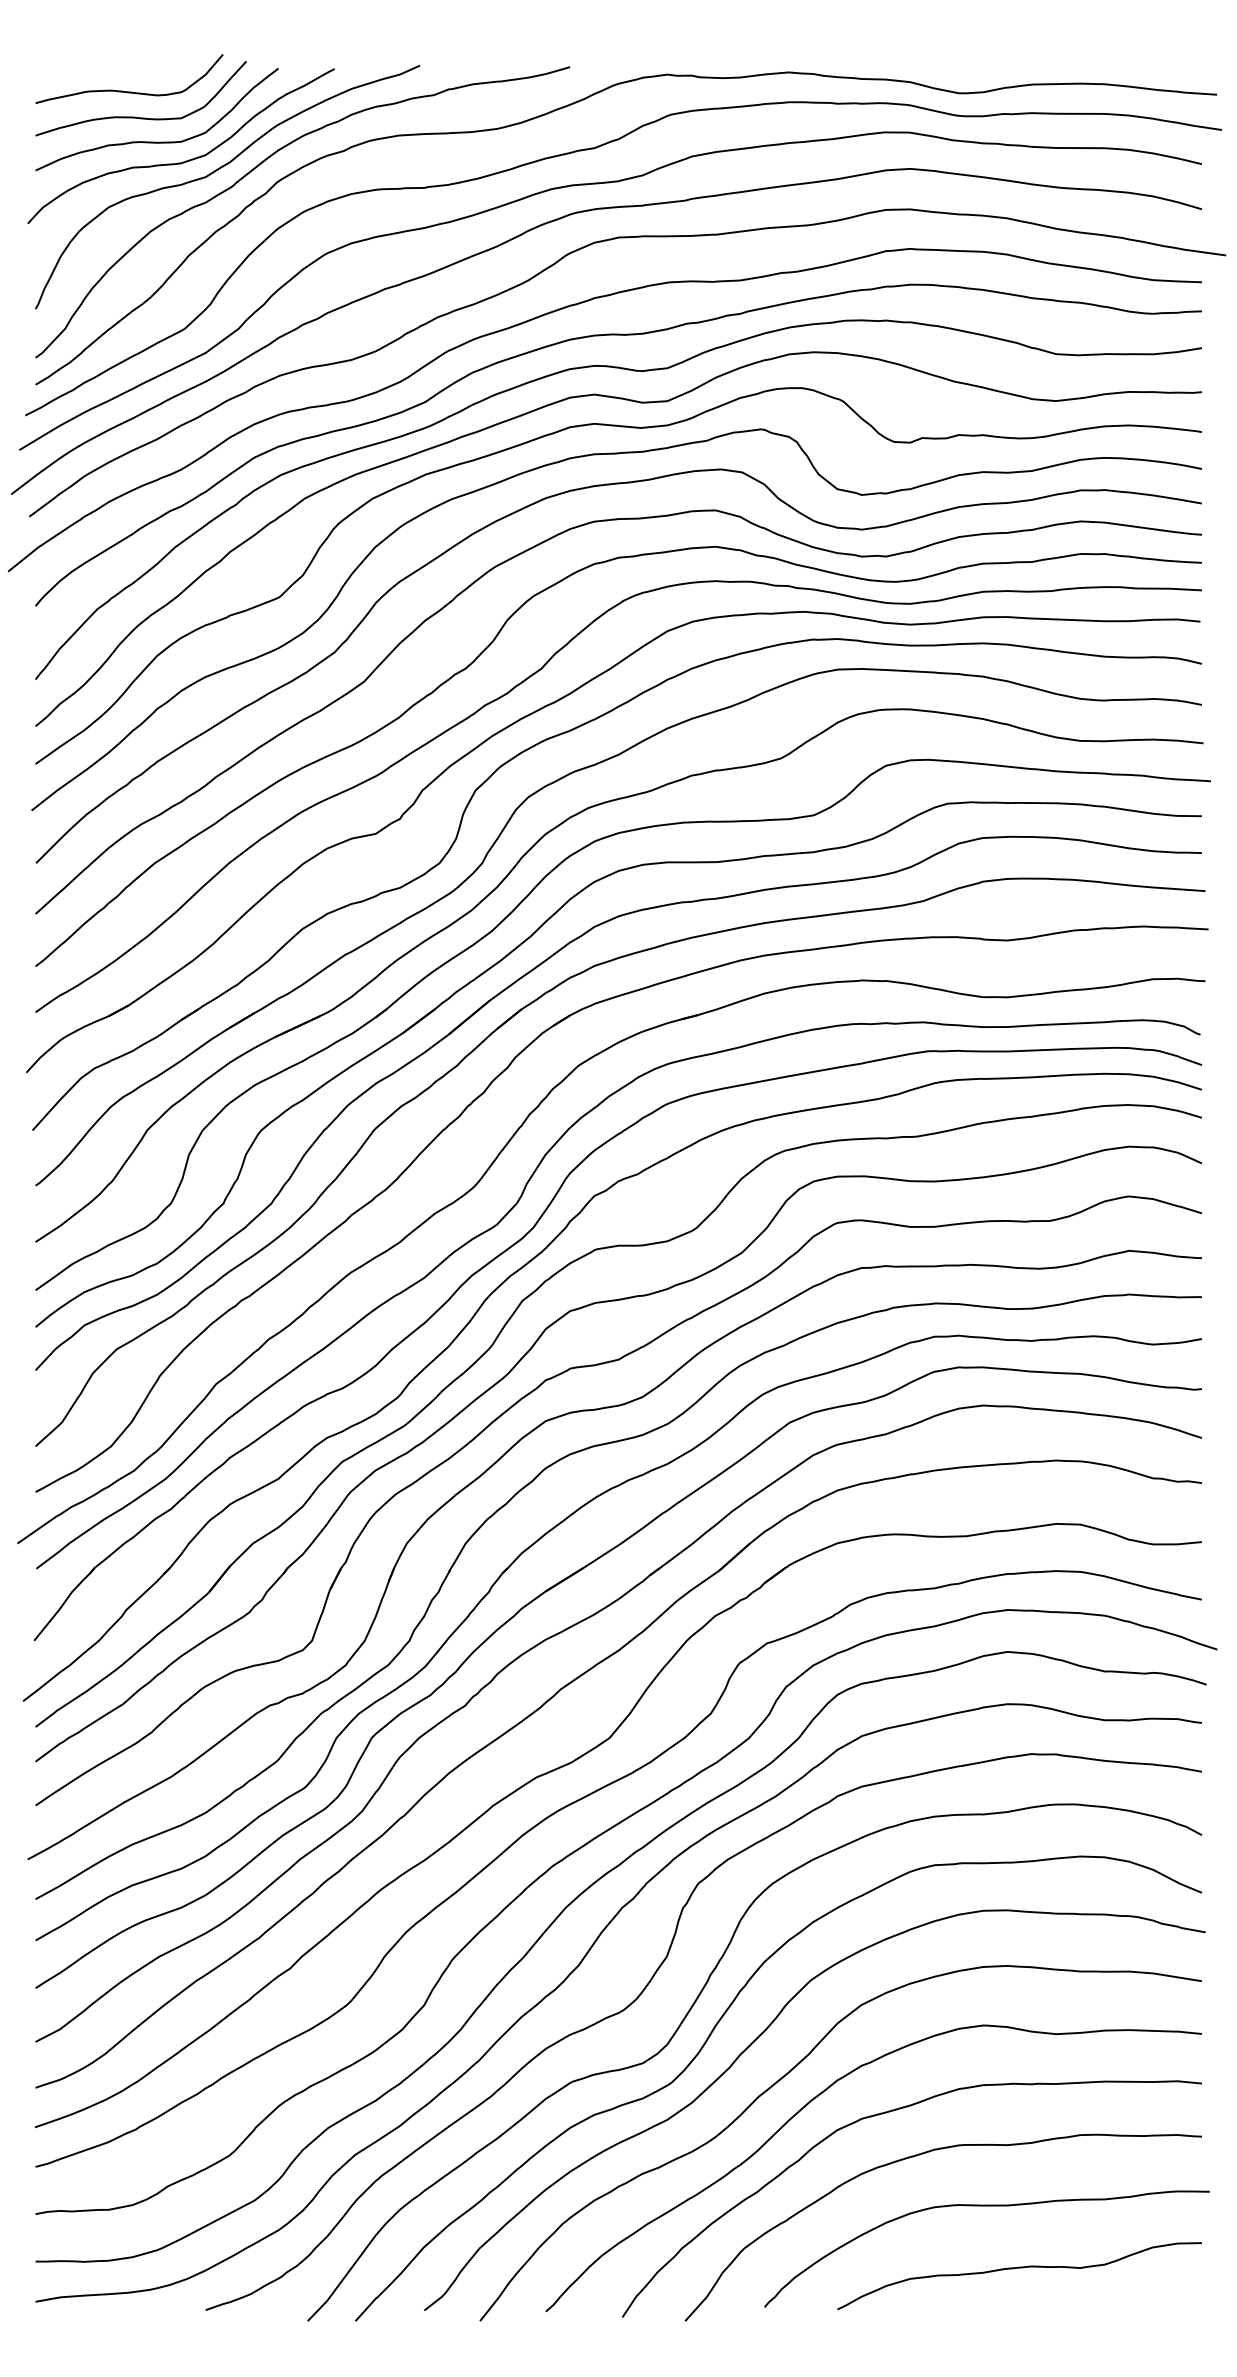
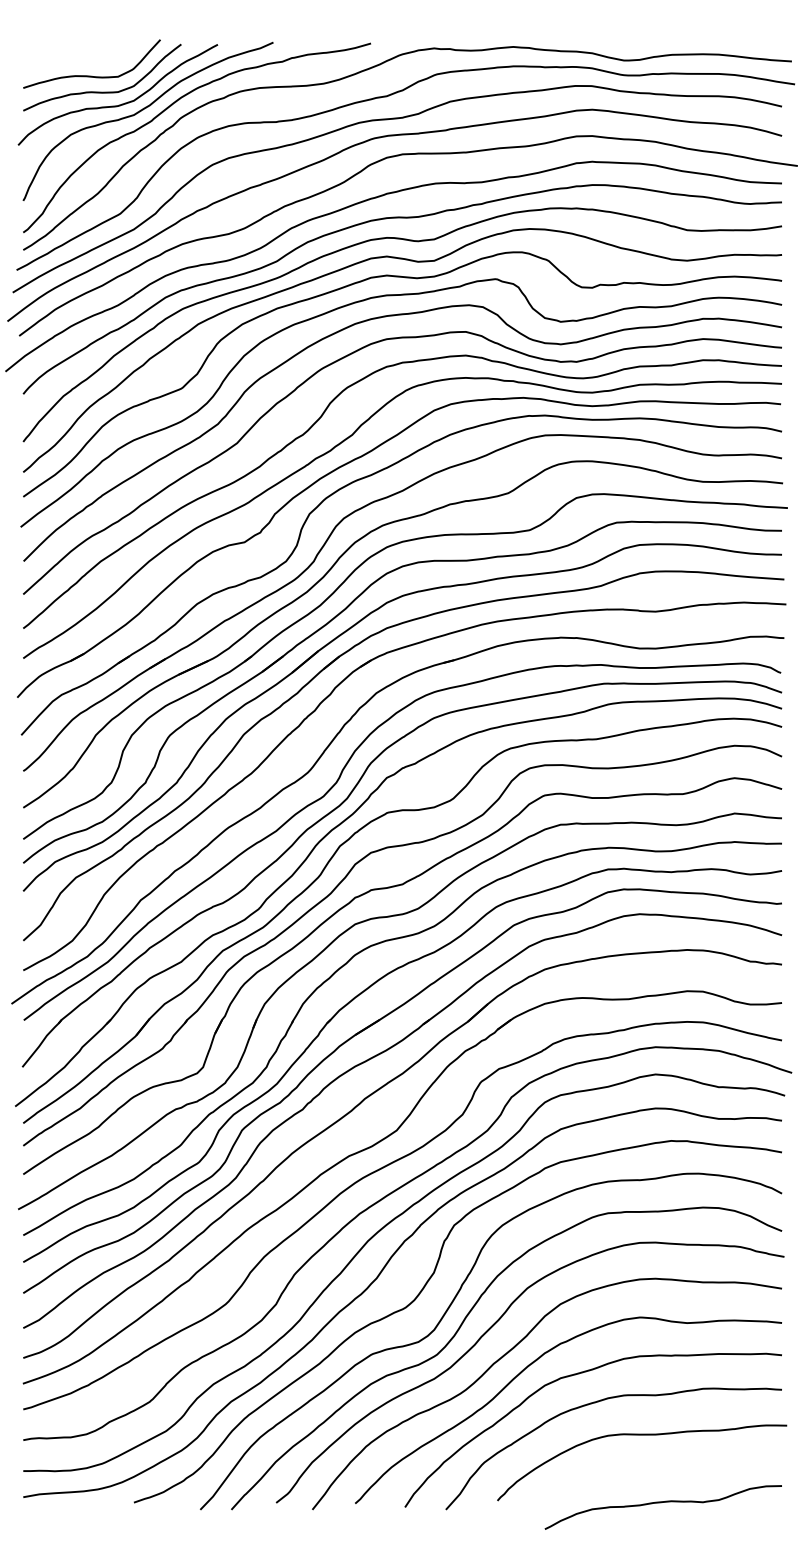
curve: (126, 90) -> (82, 58), removed
curve: (1016, 2269) -> (661, 1503), moved

